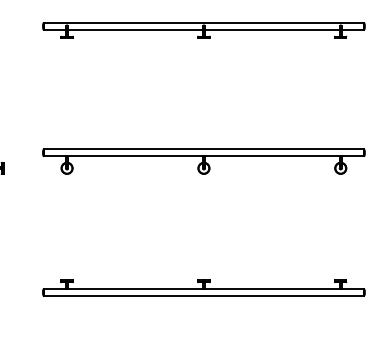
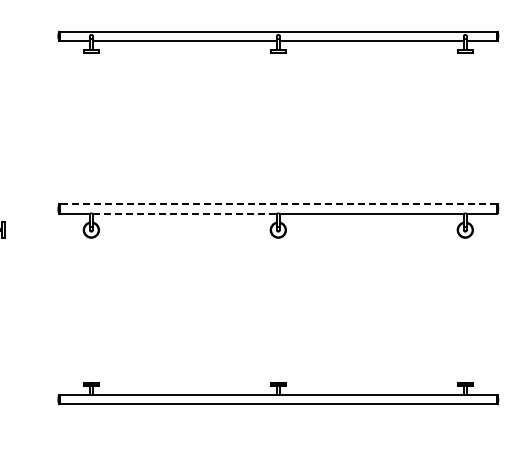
line: (203, 149) -> (277, 204), solid -> dashed
line: (135, 156) -> (185, 213), solid -> dashed

